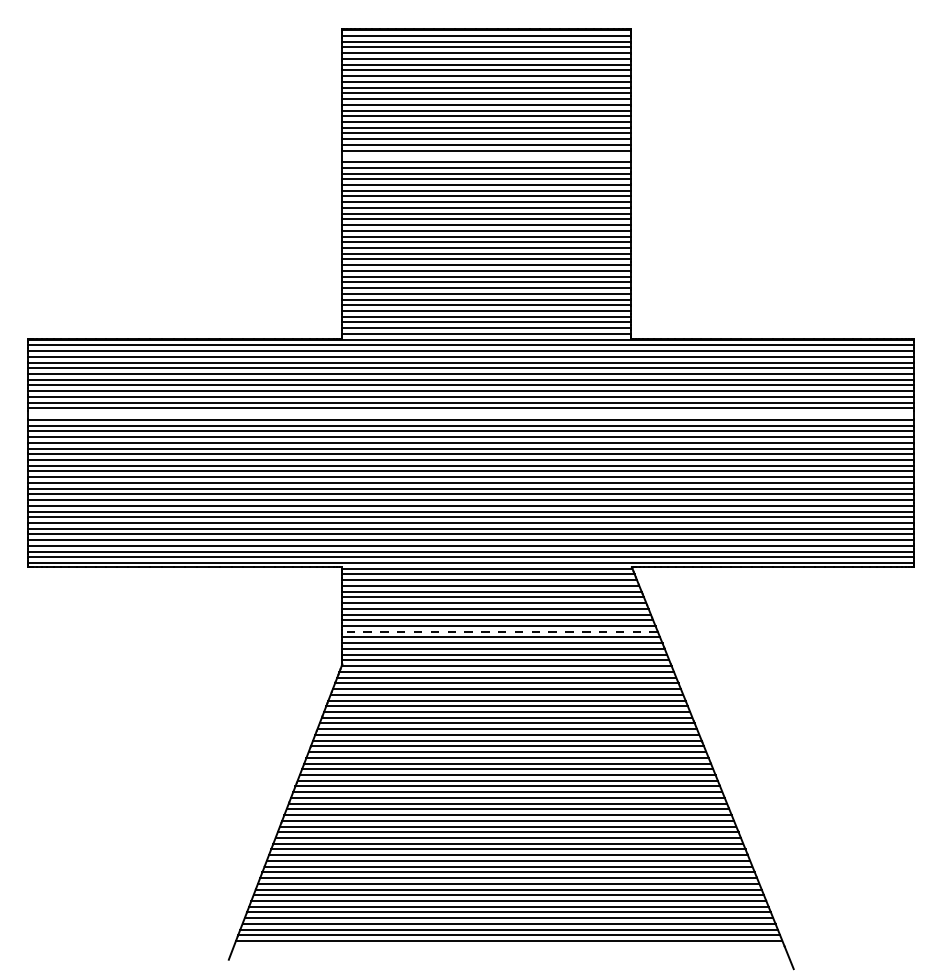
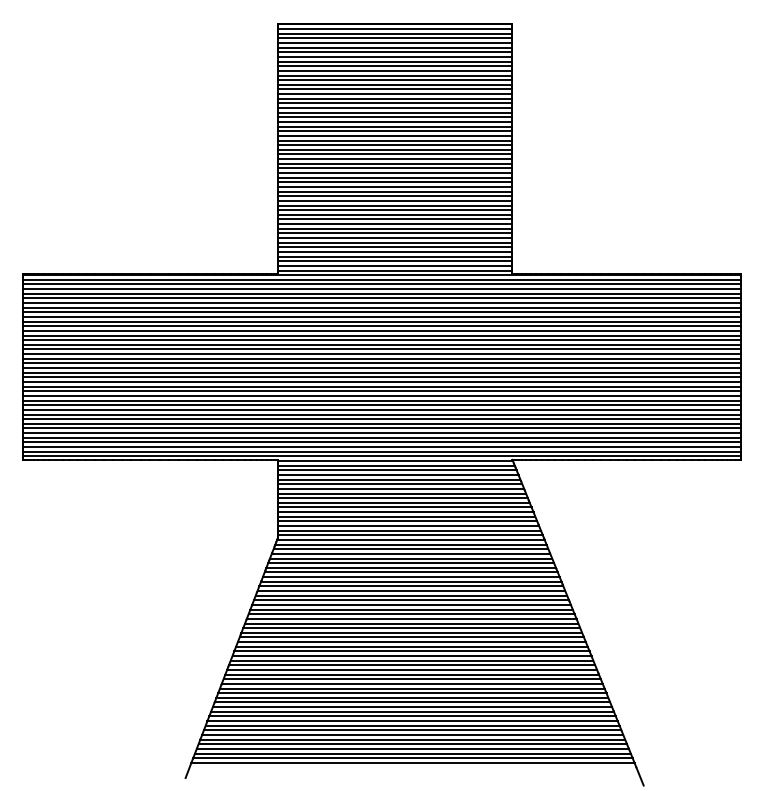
line: (486, 156) -> (394, 126), added
line: (470, 414) -> (381, 335), added
line: (500, 631) -> (405, 511), dashed -> solid

